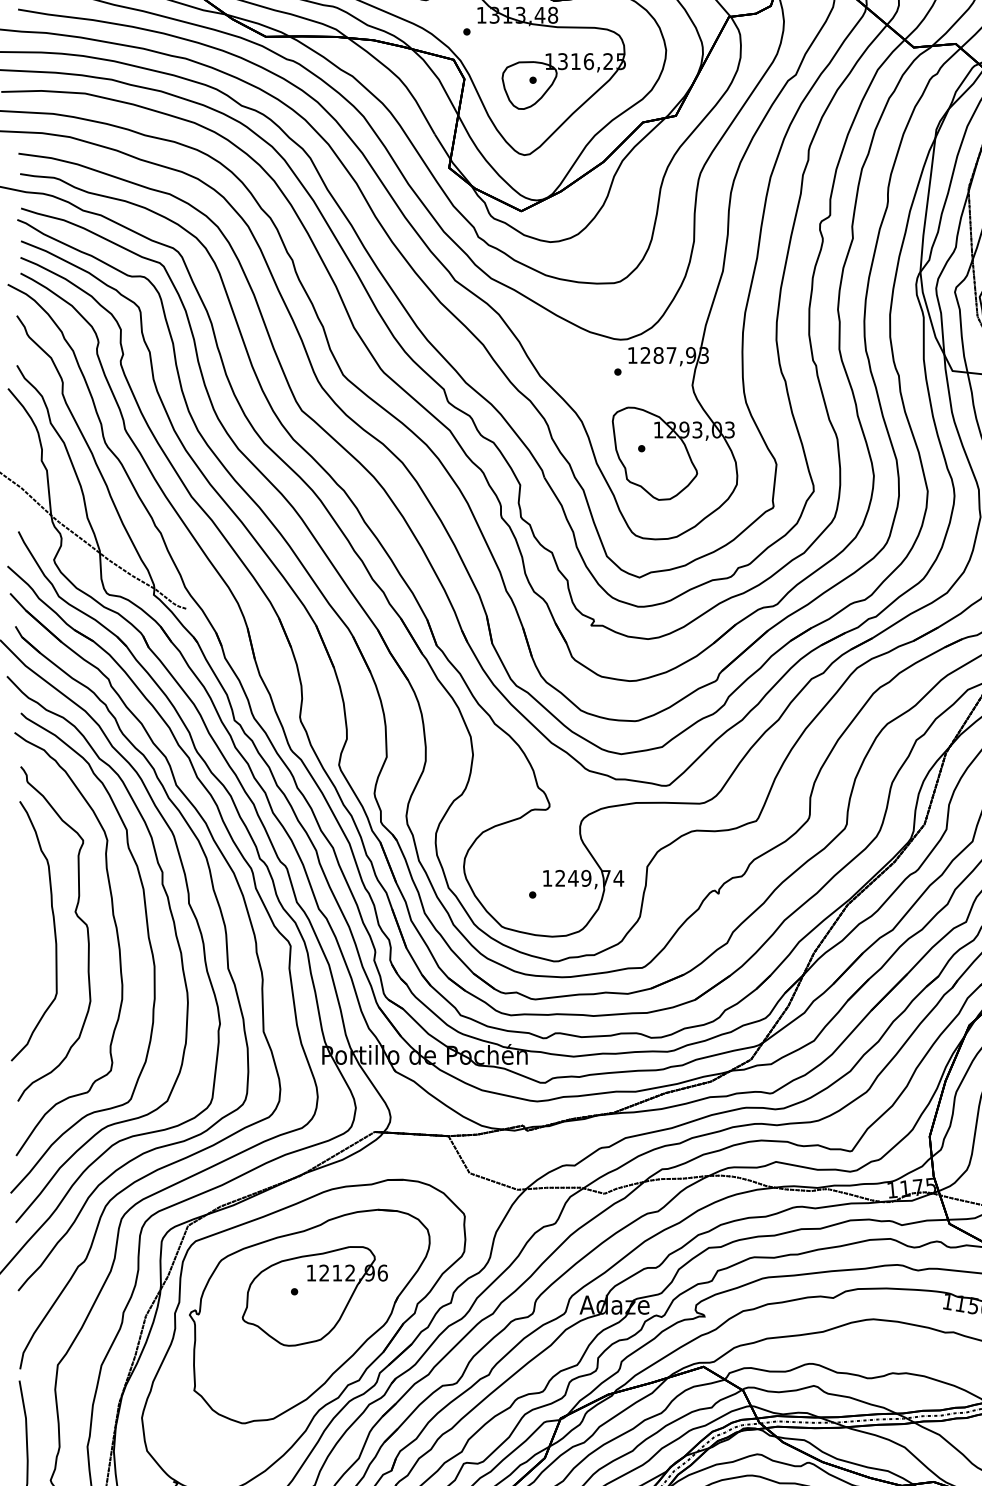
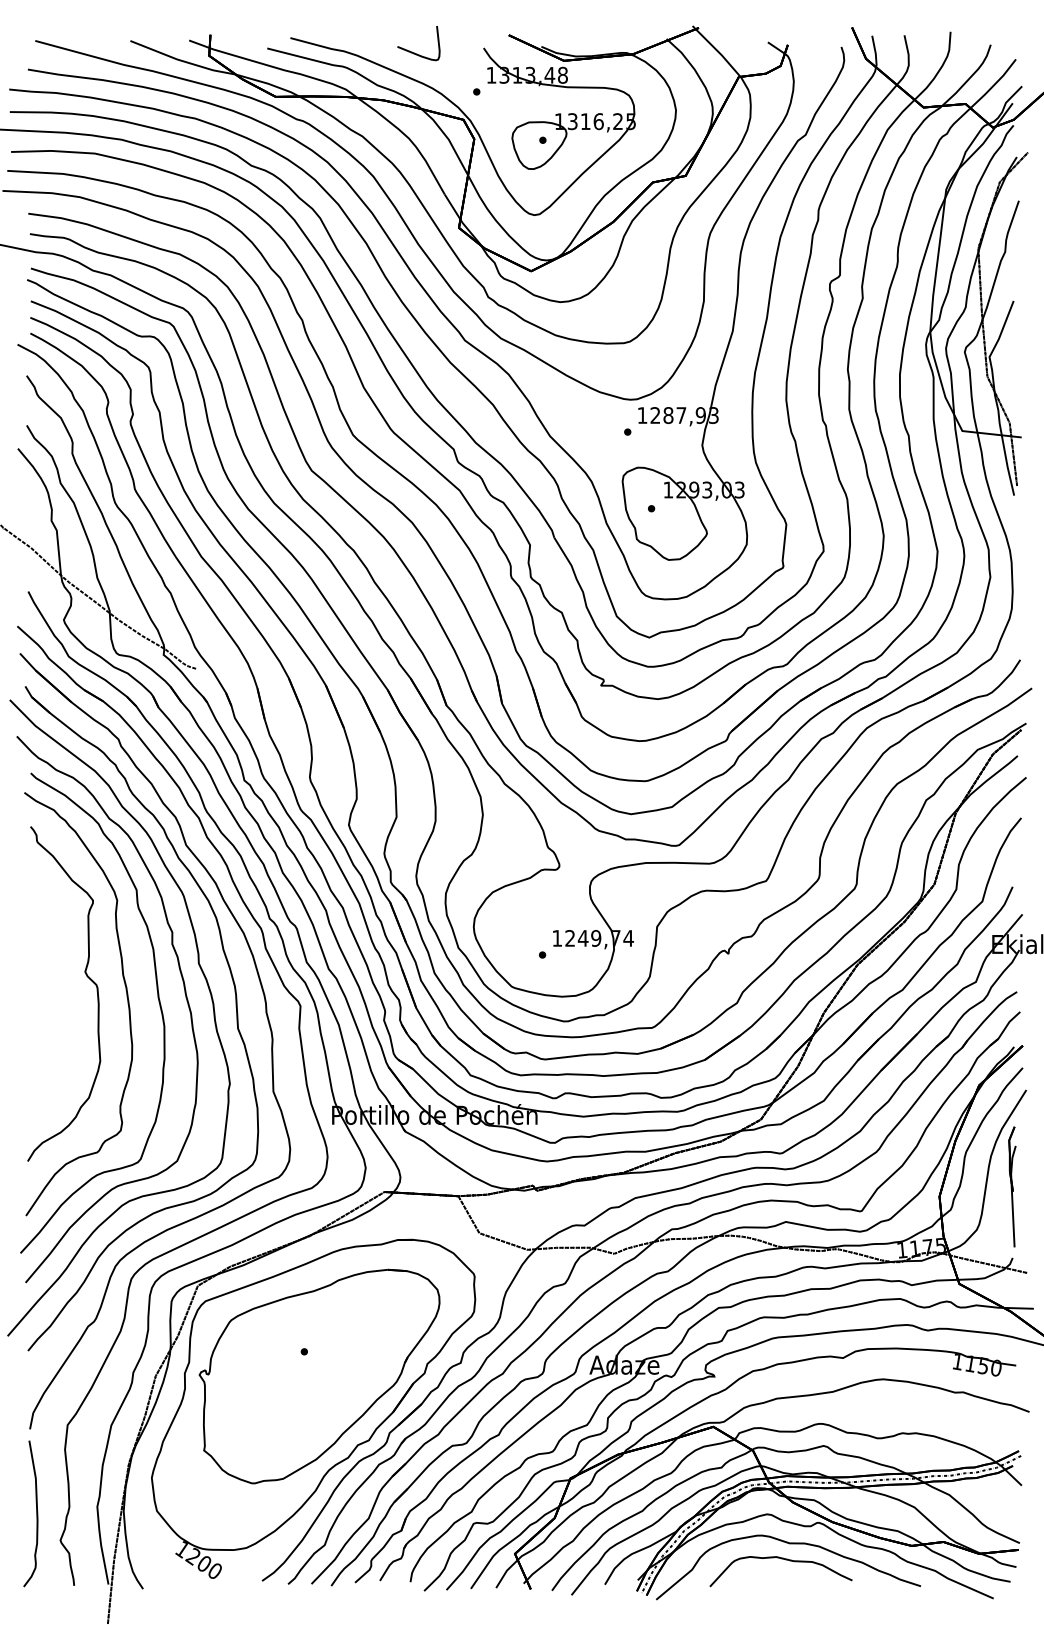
curve: (53, 930) -> (63, 990), removed
part: (314, 1296) -> (324, 1356), removed

